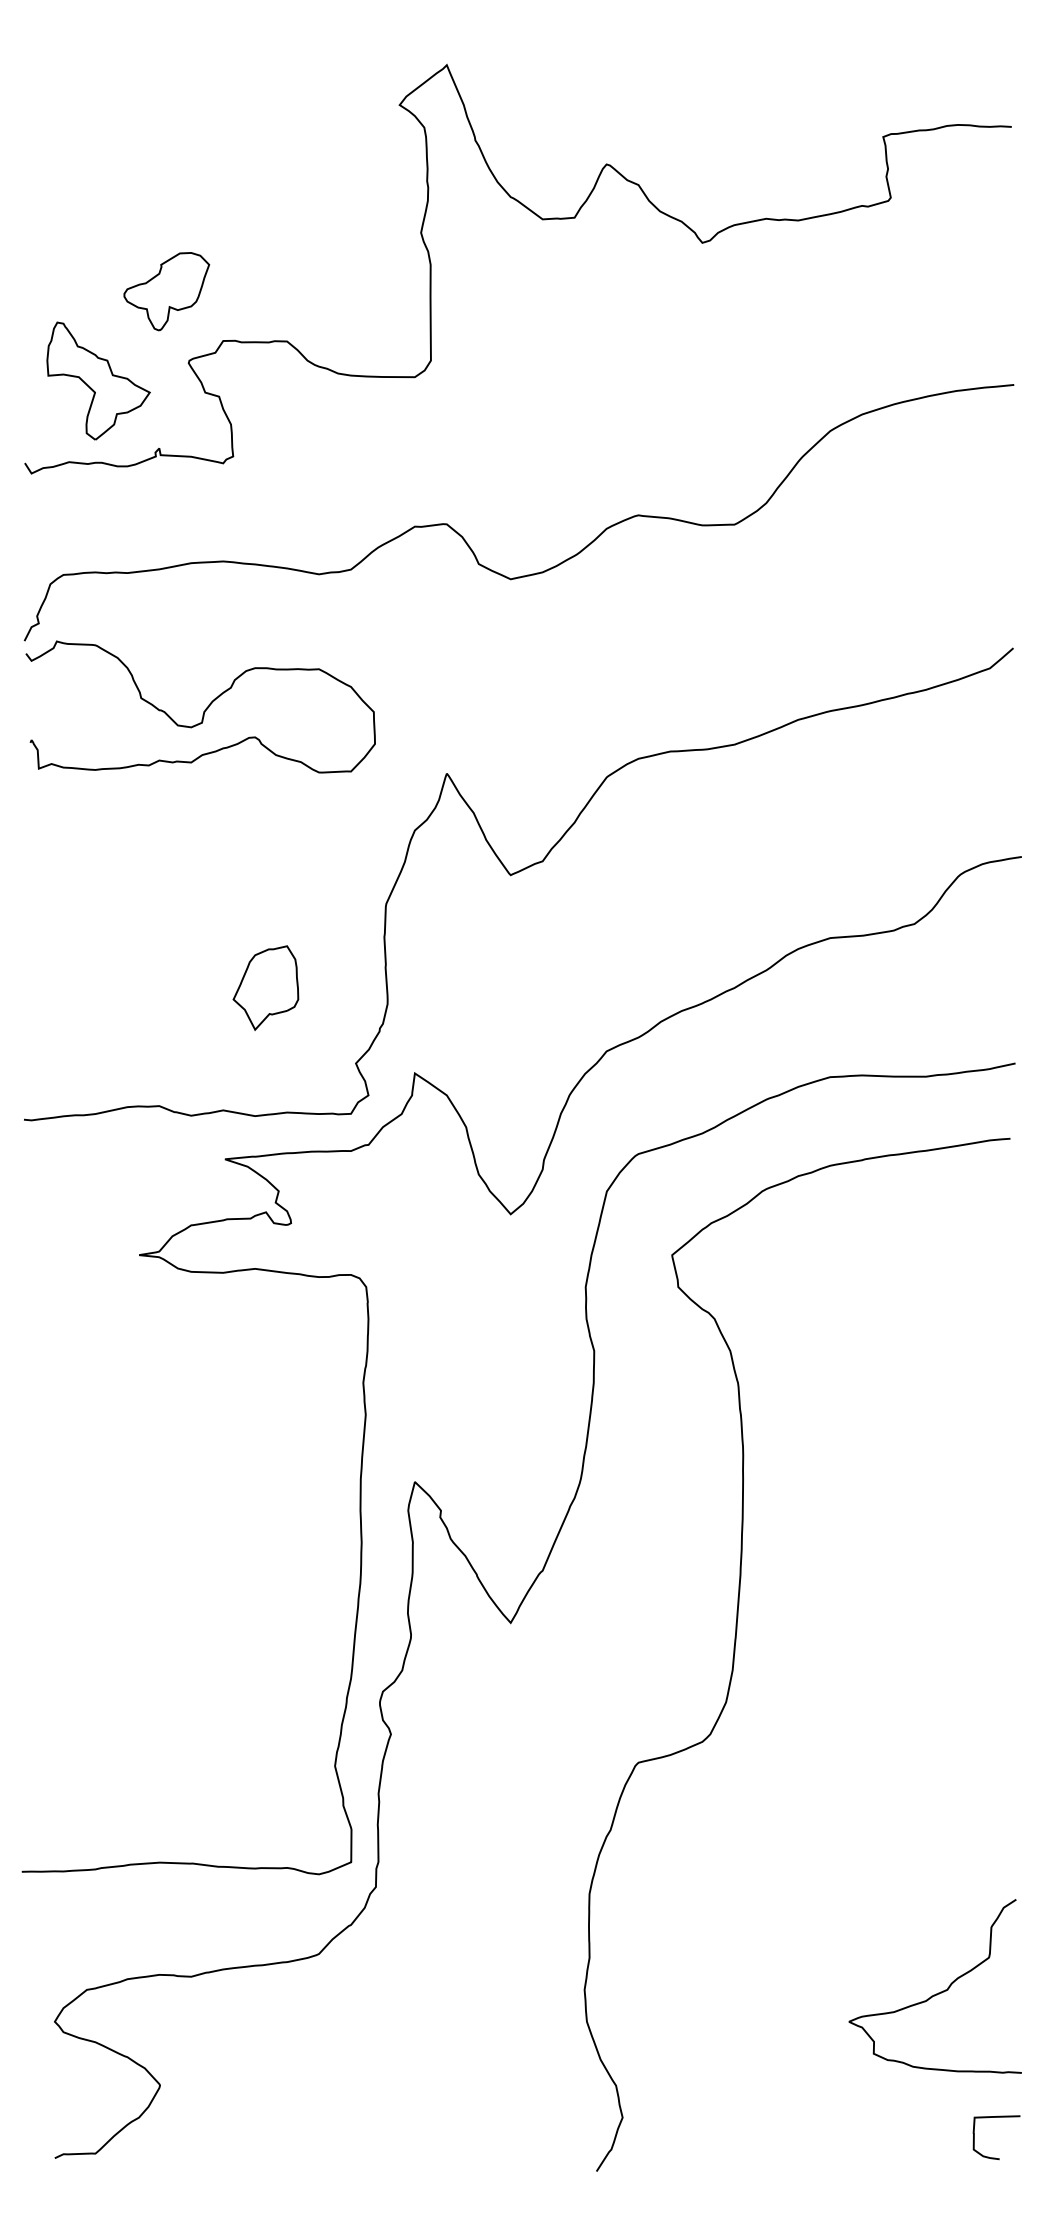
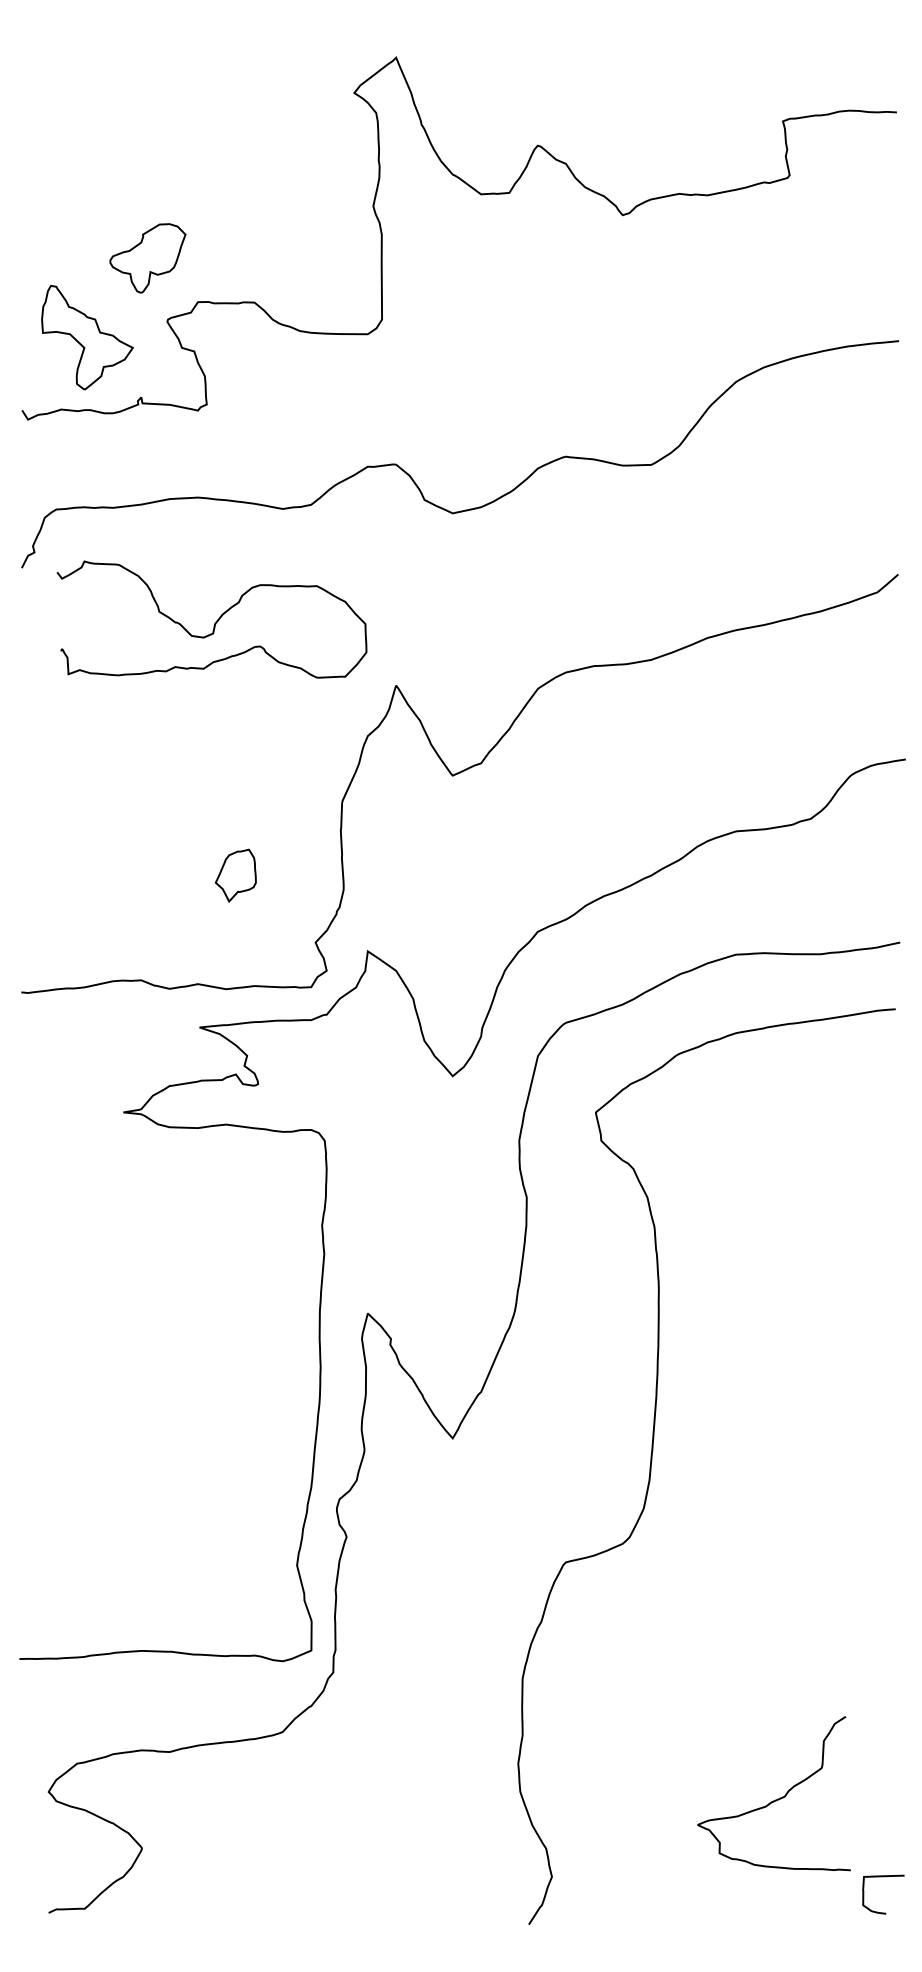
curve: (204, 710) -> (215, 622), moved
part: (265, 987) -> (235, 875), size x0.7
curve: (936, 1993) -> (775, 1799), moved

